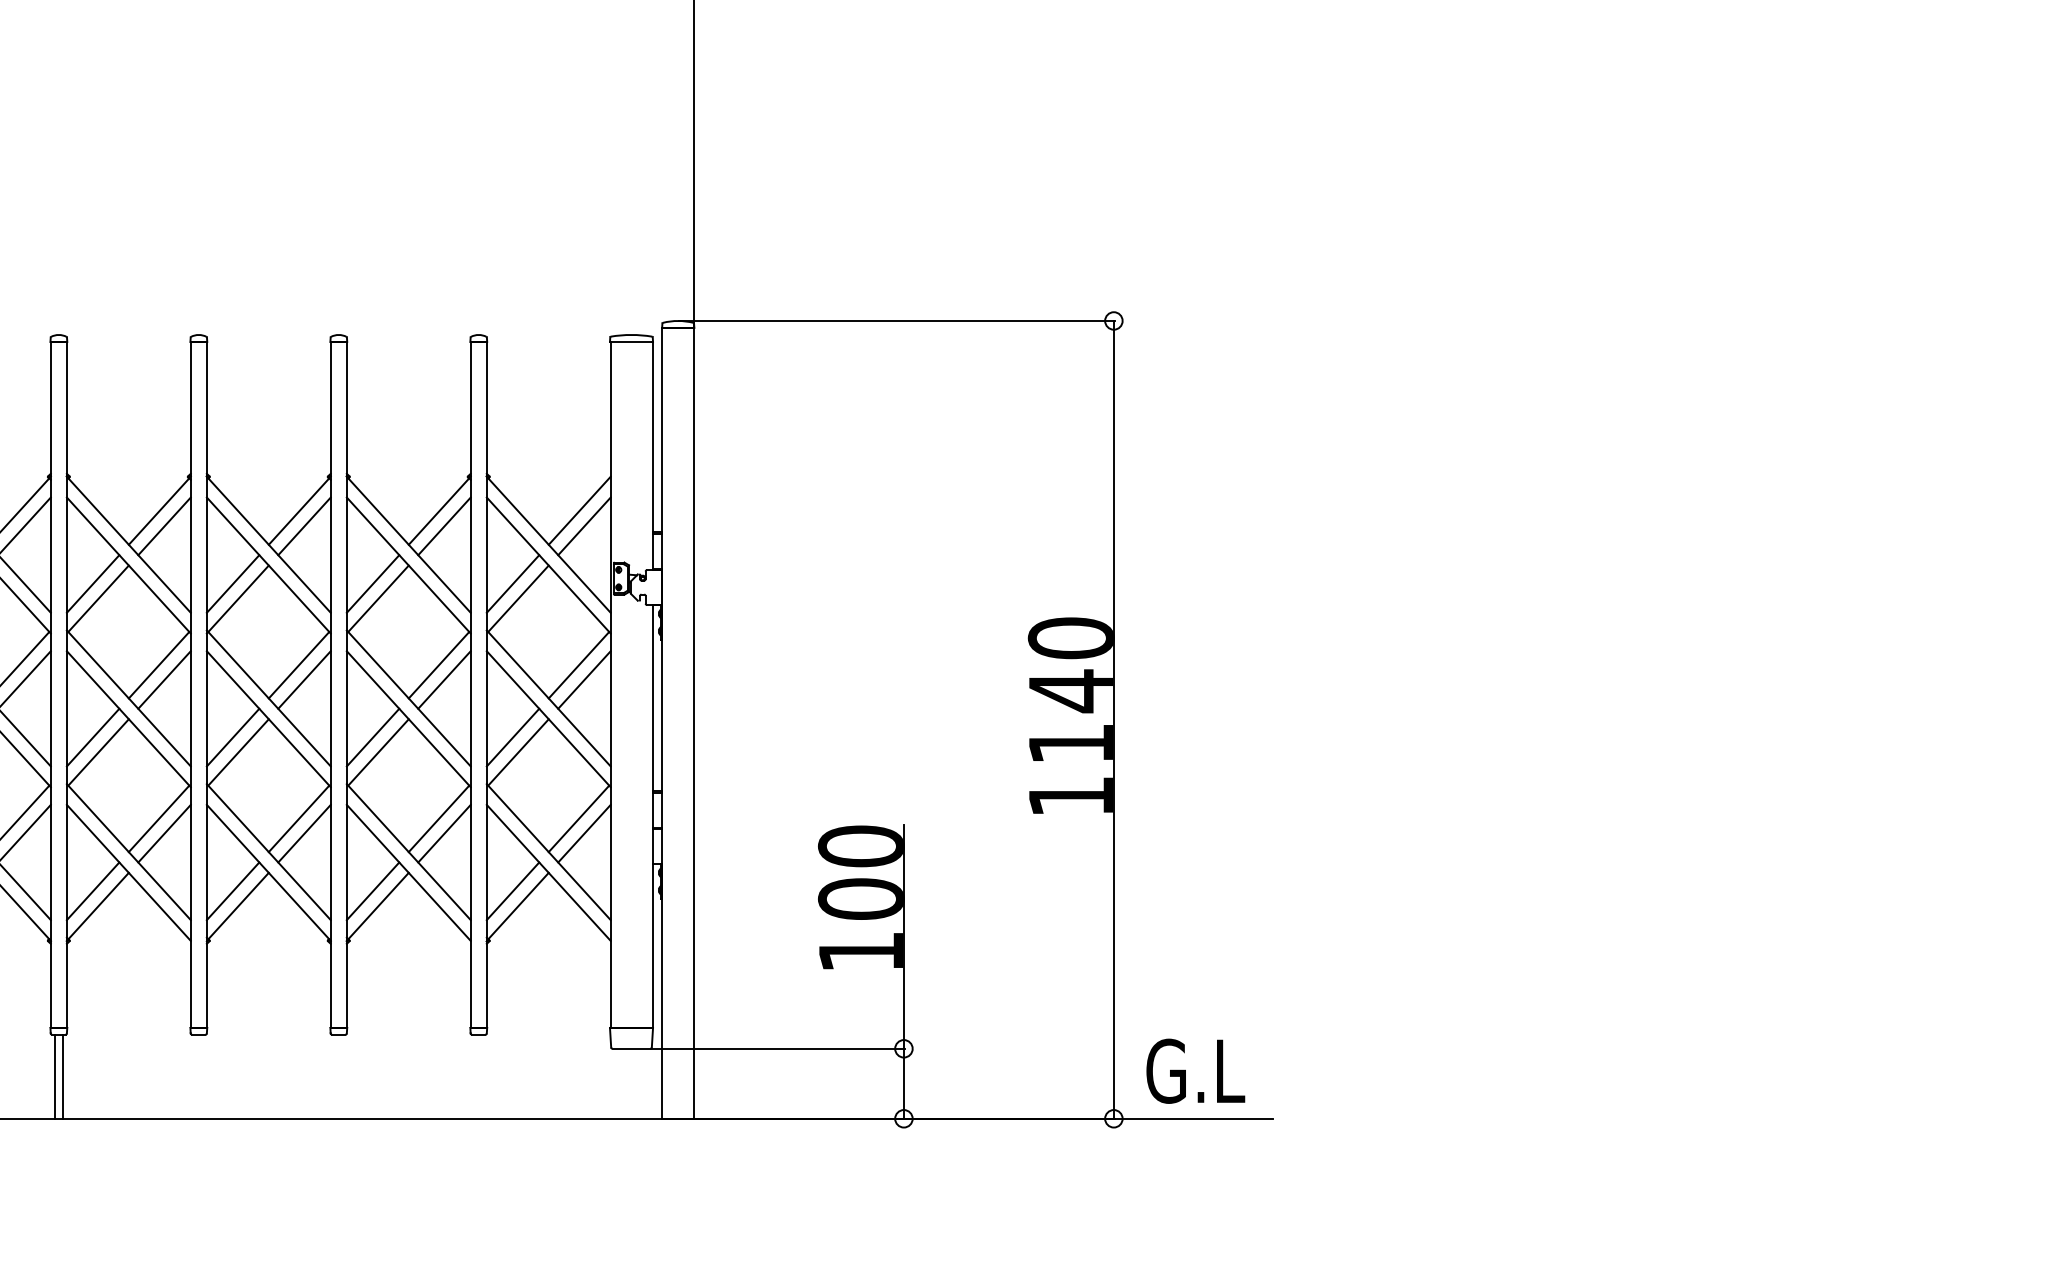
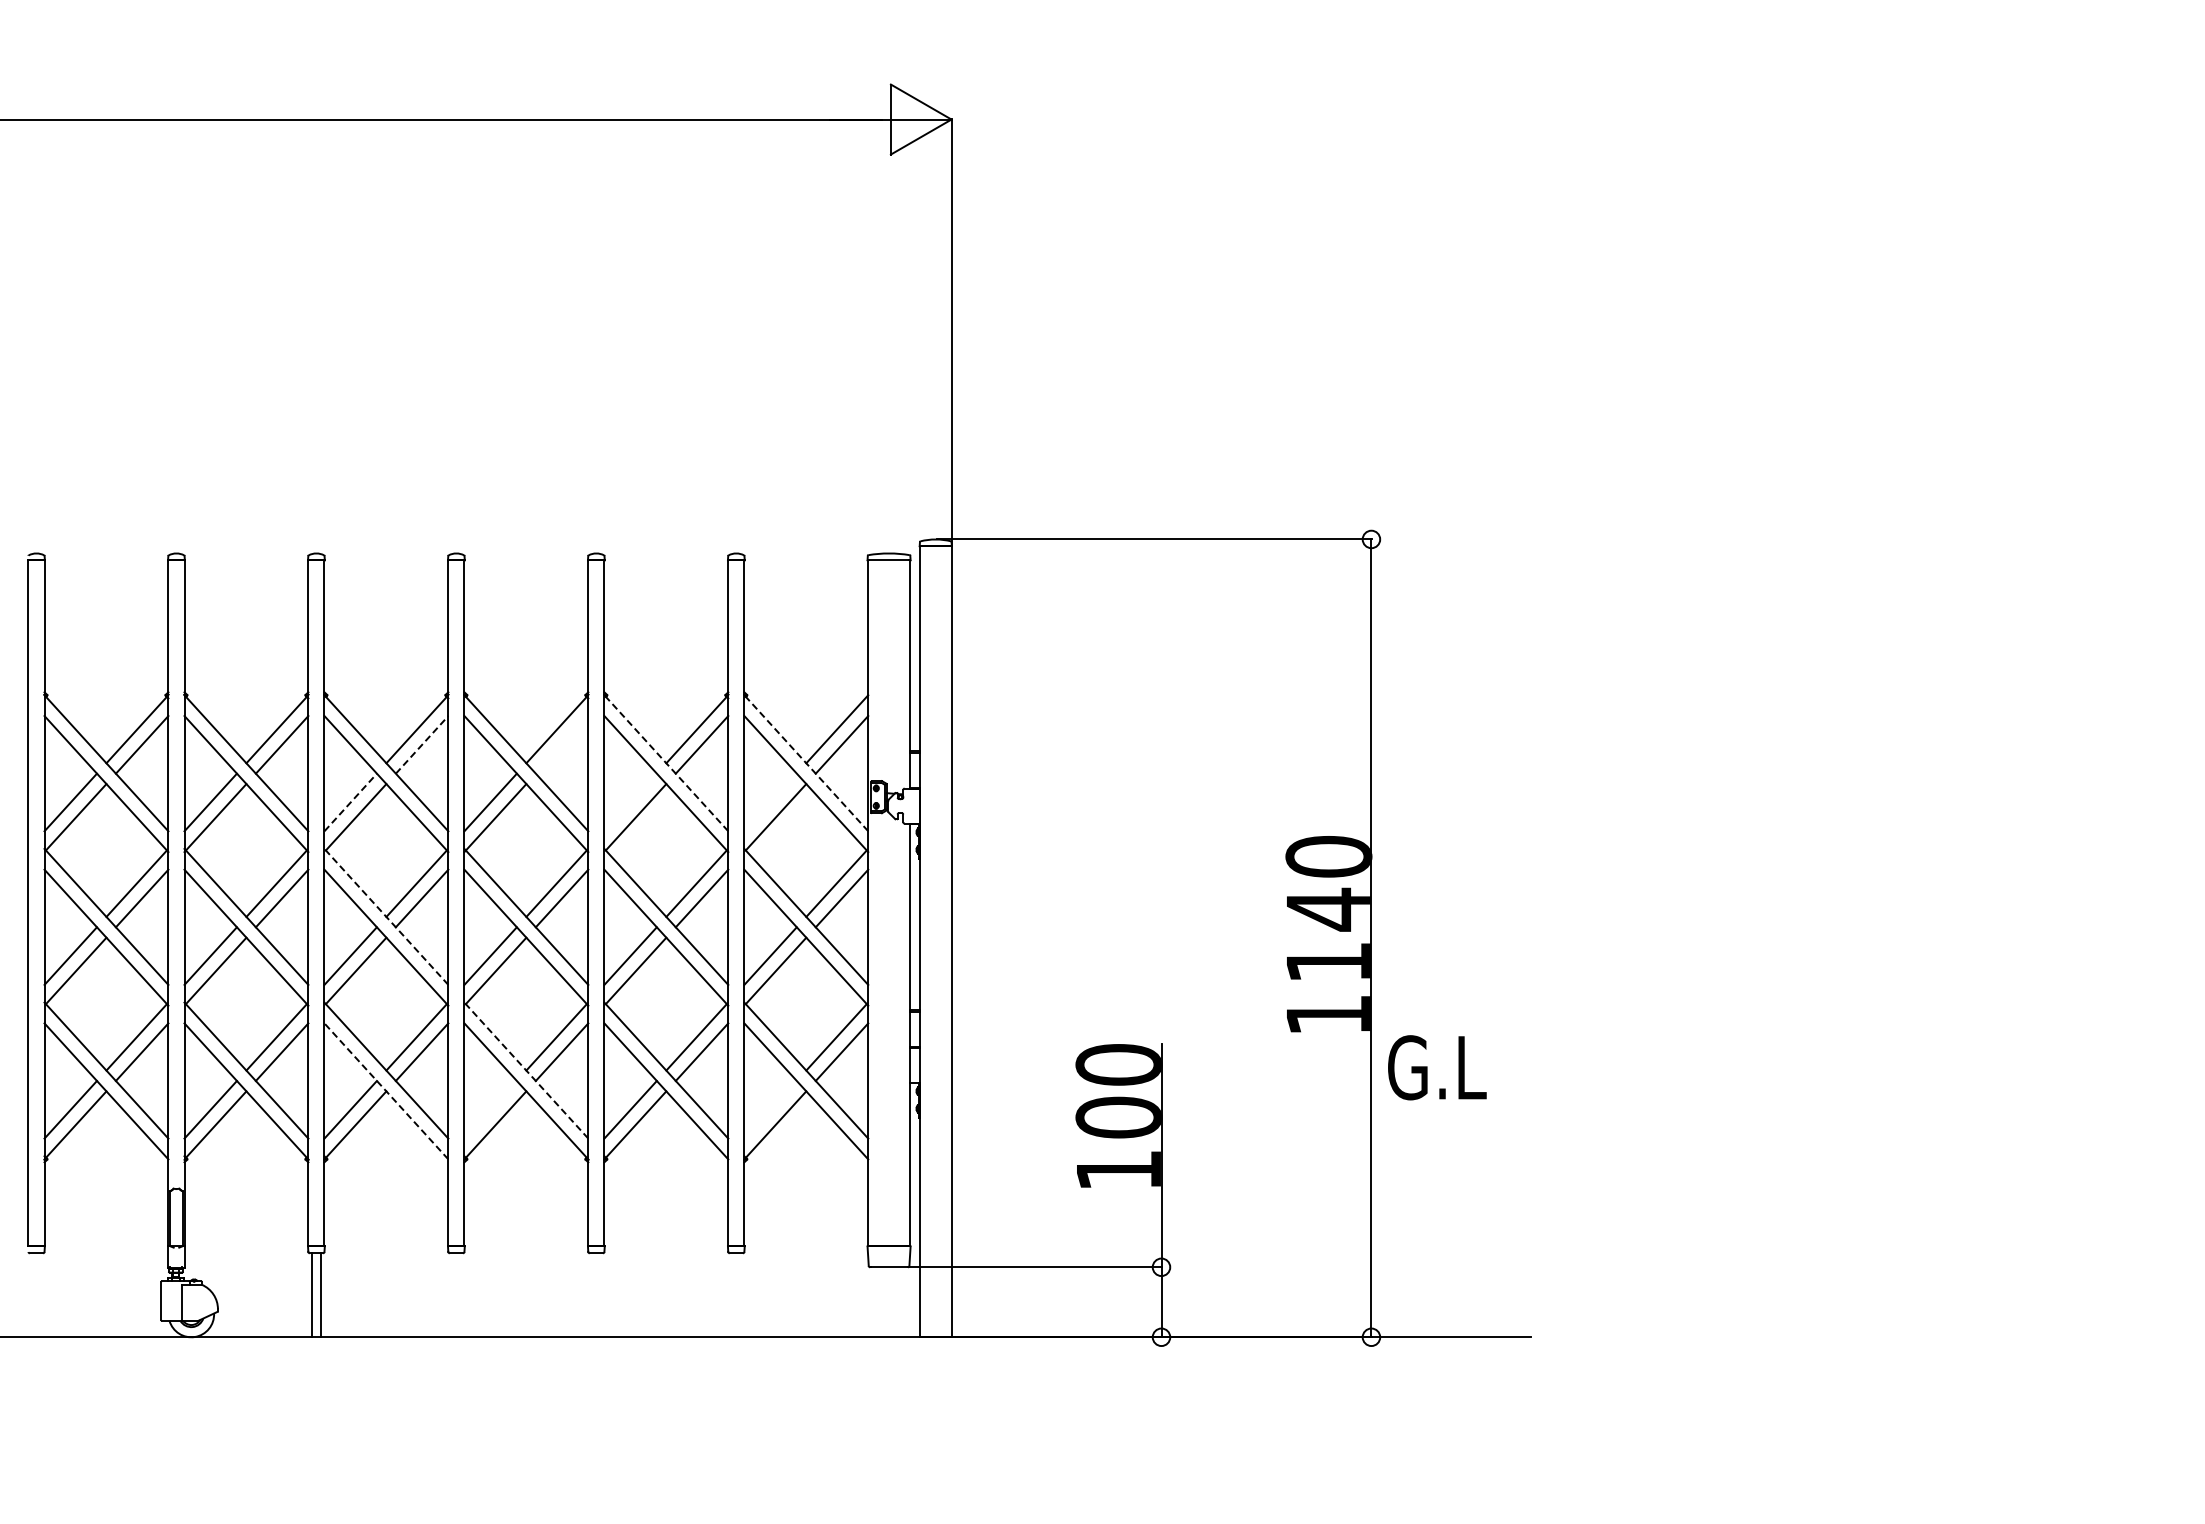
line: (164, 526) -> (422, 744), solid -> dashed
line: (303, 526) -> (561, 744), removed
line: (408, 545) -> (666, 763), solid -> dashed
line: (548, 545) -> (806, 763), solid -> dashed
line: (92, 584) -> (350, 802), solid -> dashed
line: (372, 584) -> (630, 802), removed
line: (512, 584) -> (770, 802), removed
line: (128, 698) -> (386, 916), solid -> dashed
line: (268, 852) -> (526, 1070), solid -> dashed
line: (128, 873) -> (386, 1091), solid -> dashed
line: (232, 891) -> (490, 1109), removed
line: (512, 891) -> (770, 1109), removed
text: (1195, 1071) -> (1437, 1067), moved

